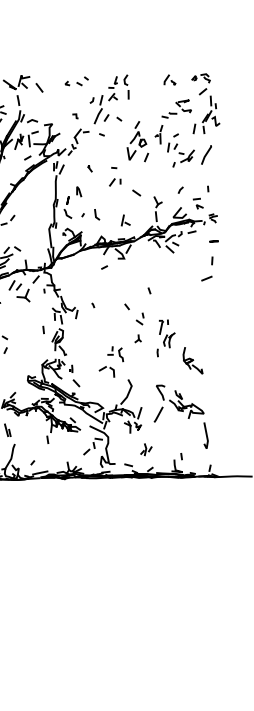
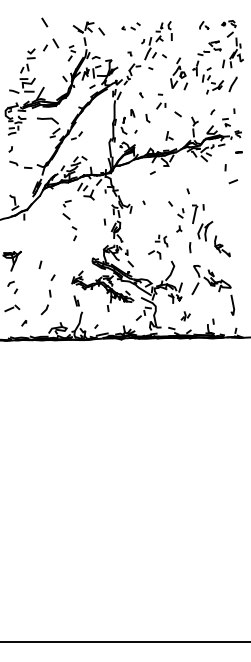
line: (96, 214) -> (147, 118), moved
line: (212, 260) -> (225, 167), moved
part: (166, 338) -> (201, 228), size x1.67

